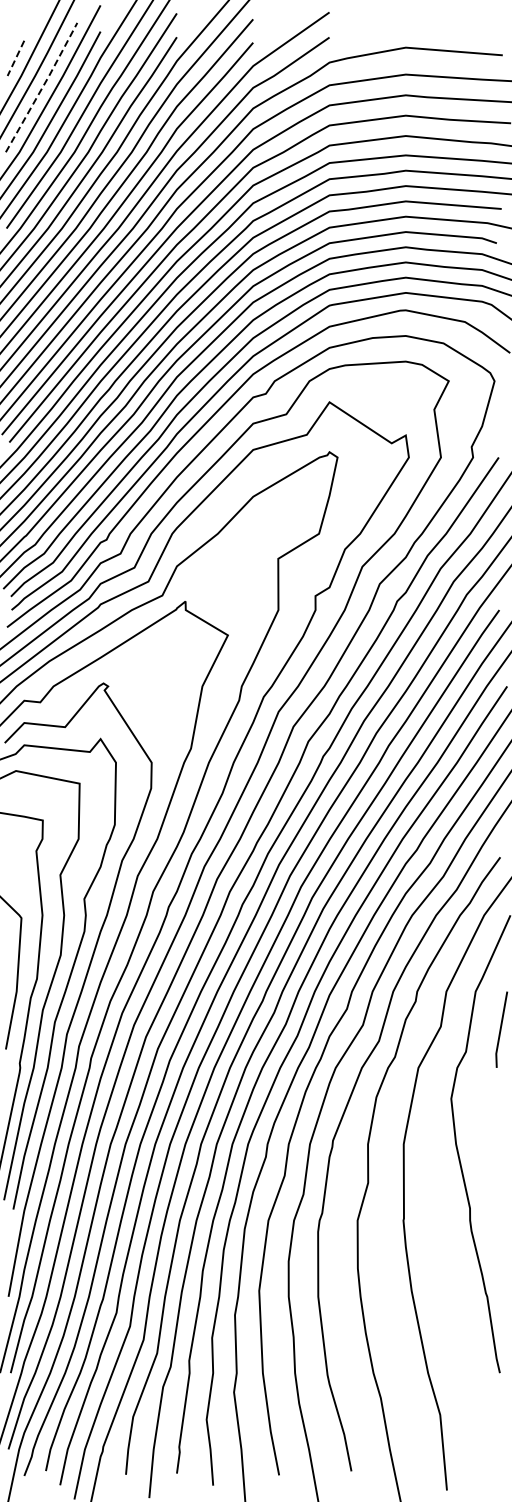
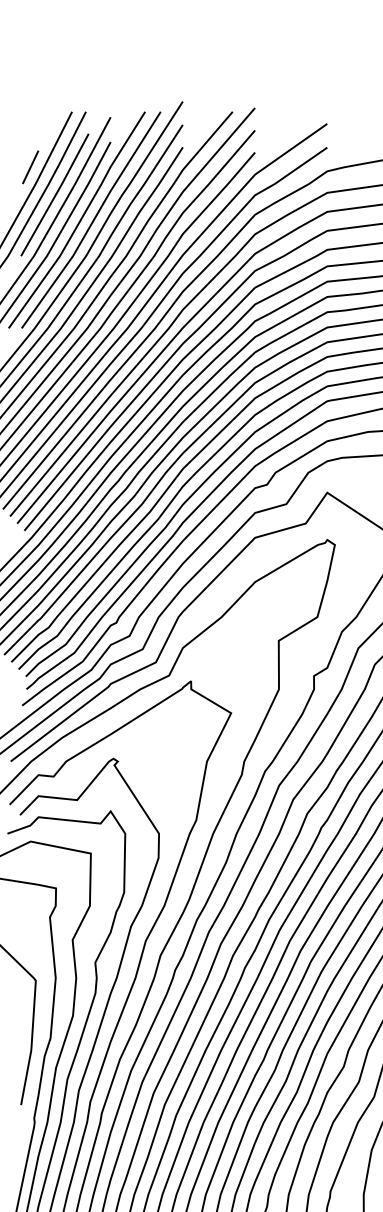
line: (15, 58) -> (30, 167), dashed -> solid
line: (42, 87) -> (55, 194), dashed -> solid

